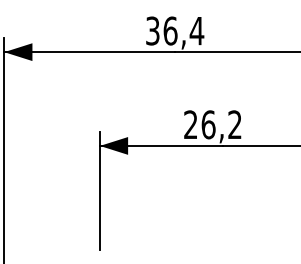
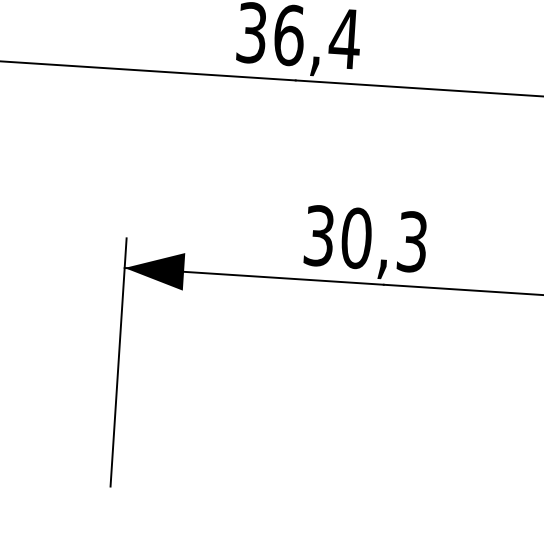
text: (212, 124) -> (364, 238), 26,2 -> 30,3

